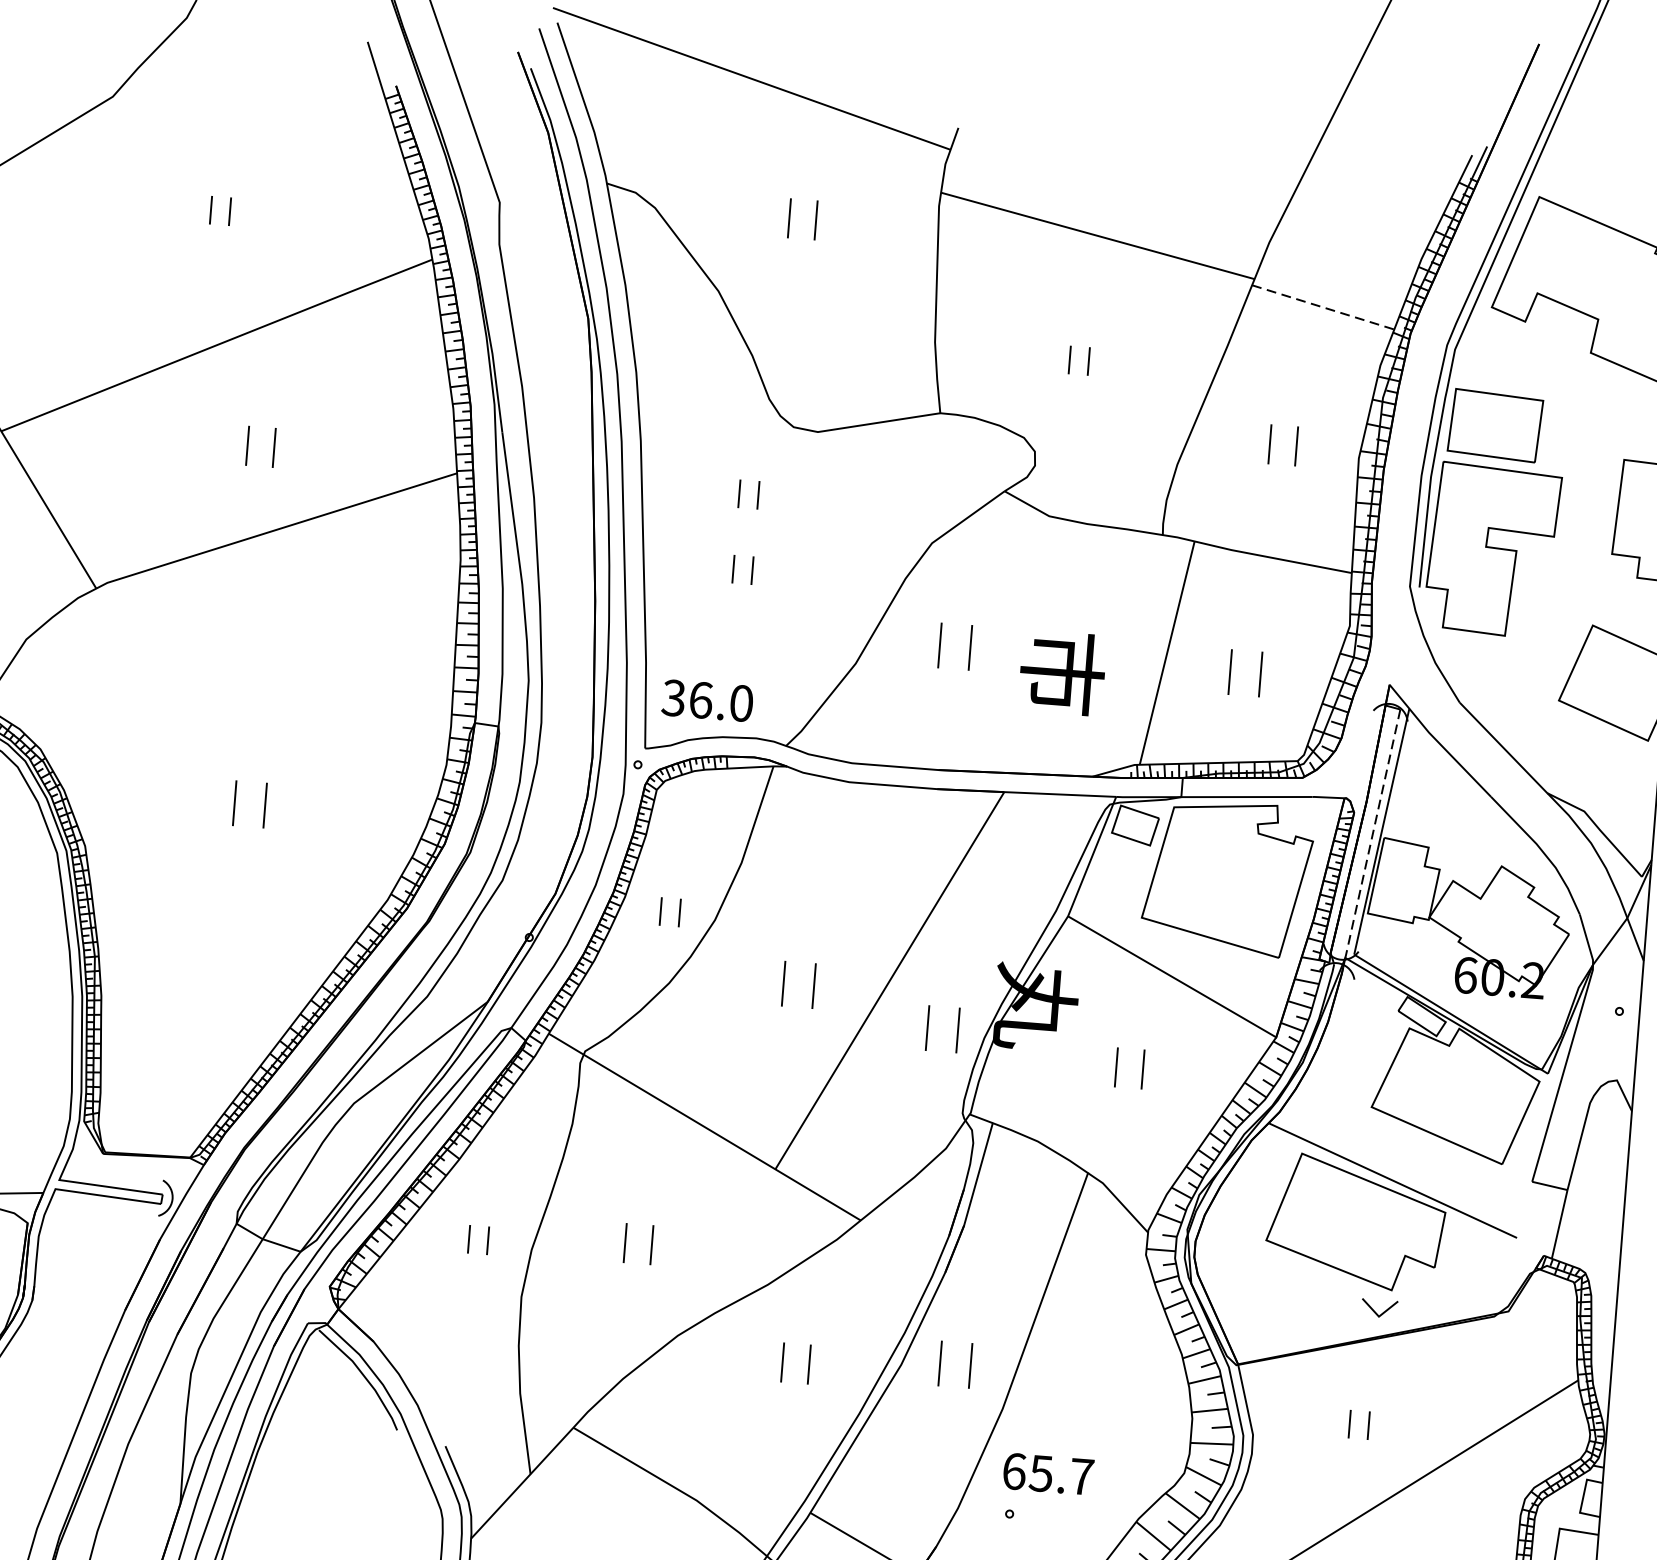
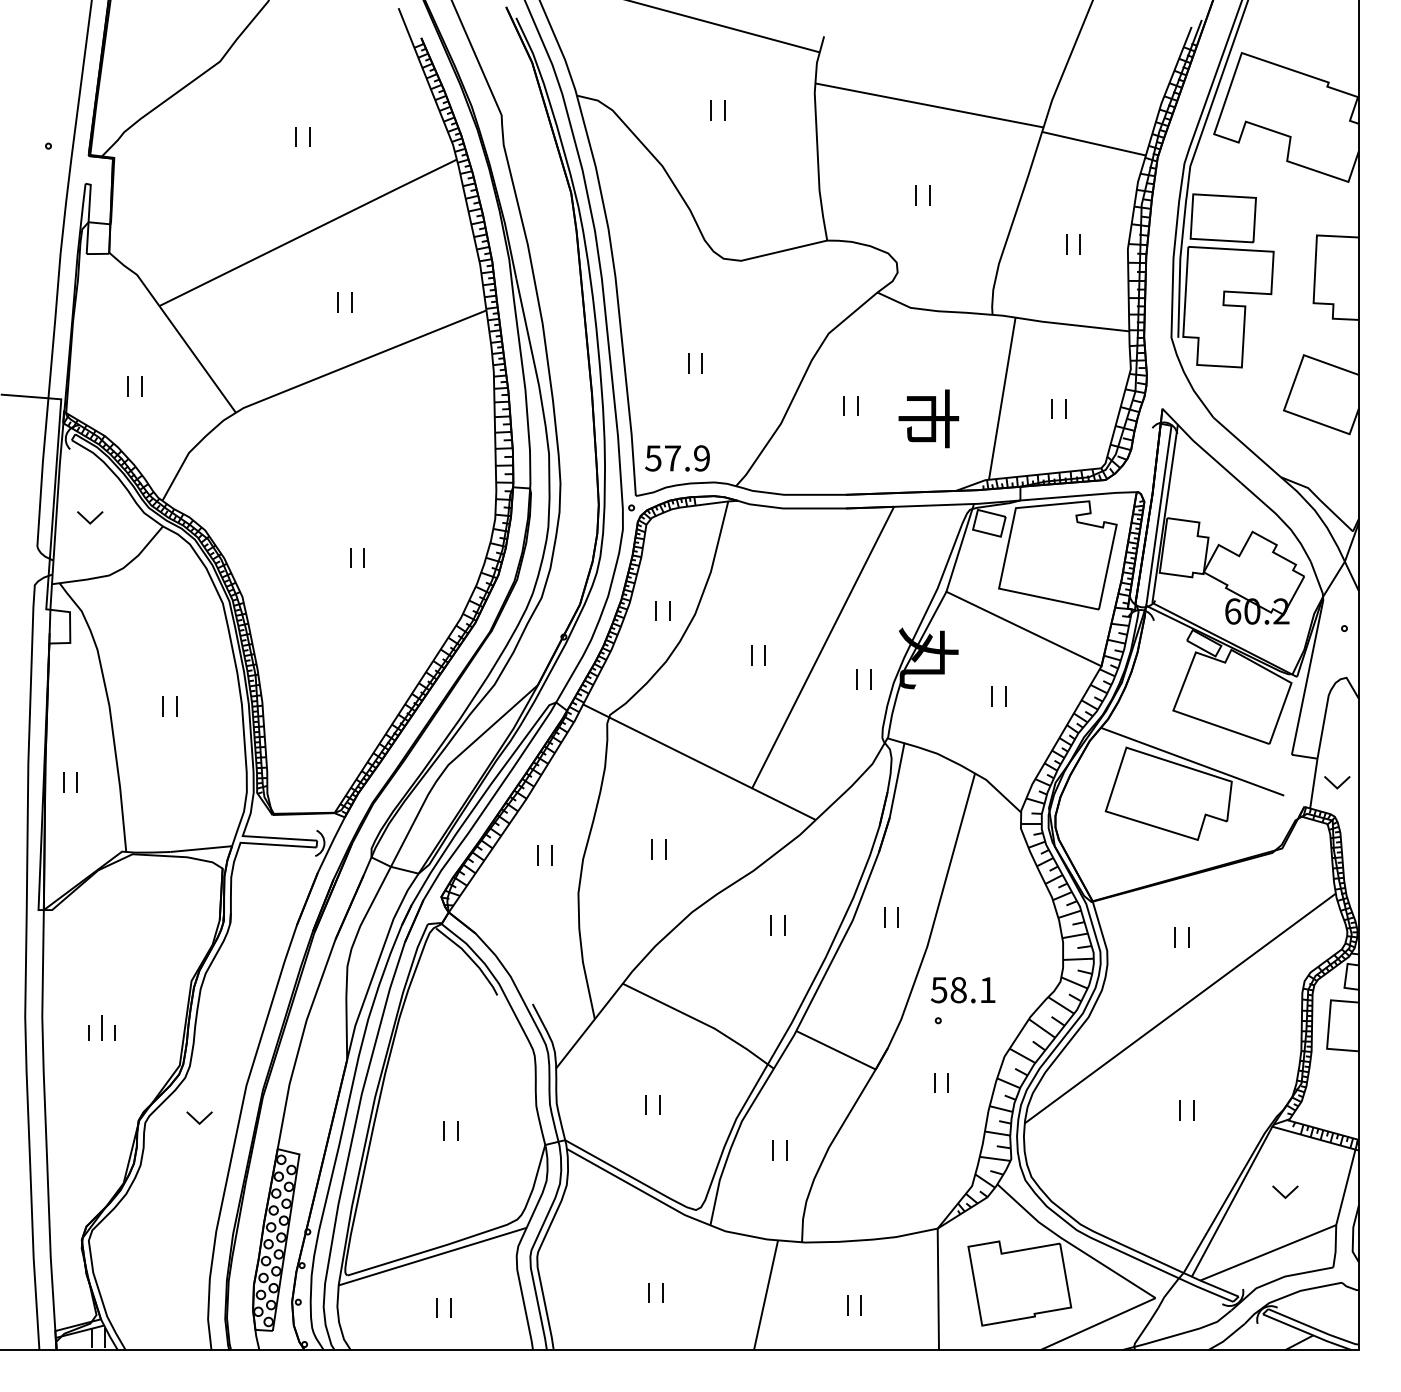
part: (801, 219) -> (717, 110), size x0.71
line: (1323, 307) -> (1094, 143), dashed -> solid
part: (1283, 445) -> (1073, 244), size x0.71
part: (259, 446) -> (344, 302), size x0.71
part: (748, 494) -> (695, 309), removed
part: (954, 645) -> (850, 405), size x0.62
part: (1244, 672) -> (1058, 408), size x0.62
text: (707, 700) -> (677, 458), 36.0 -> 57.9
part: (250, 803) -> (357, 557), size x0.62
line: (1372, 834) -> (1158, 516), dashed -> solid
part: (798, 984) -> (758, 655), size x0.62
part: (942, 1029) -> (863, 679), size x0.62
part: (1129, 1068) -> (998, 696), size x0.71
part: (637, 1244) -> (658, 849), size x0.71
part: (1379, 1308) -> (1337, 782), moved
part: (795, 1363) -> (777, 925), size x0.71
part: (955, 1364) -> (891, 917), size x0.62
text: (1048, 1474) -> (963, 990), 65.7 -> 58.1

